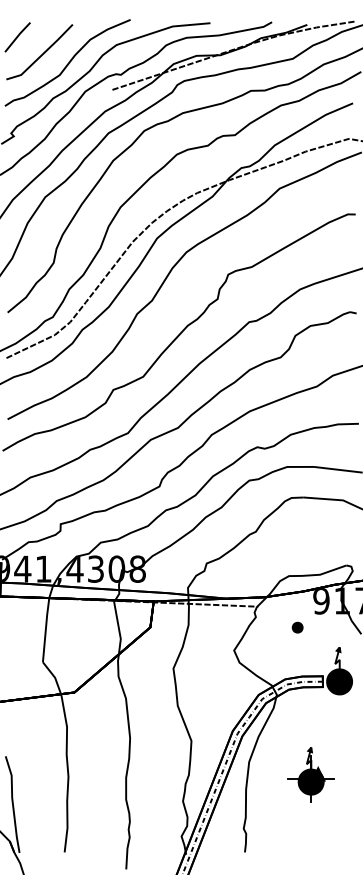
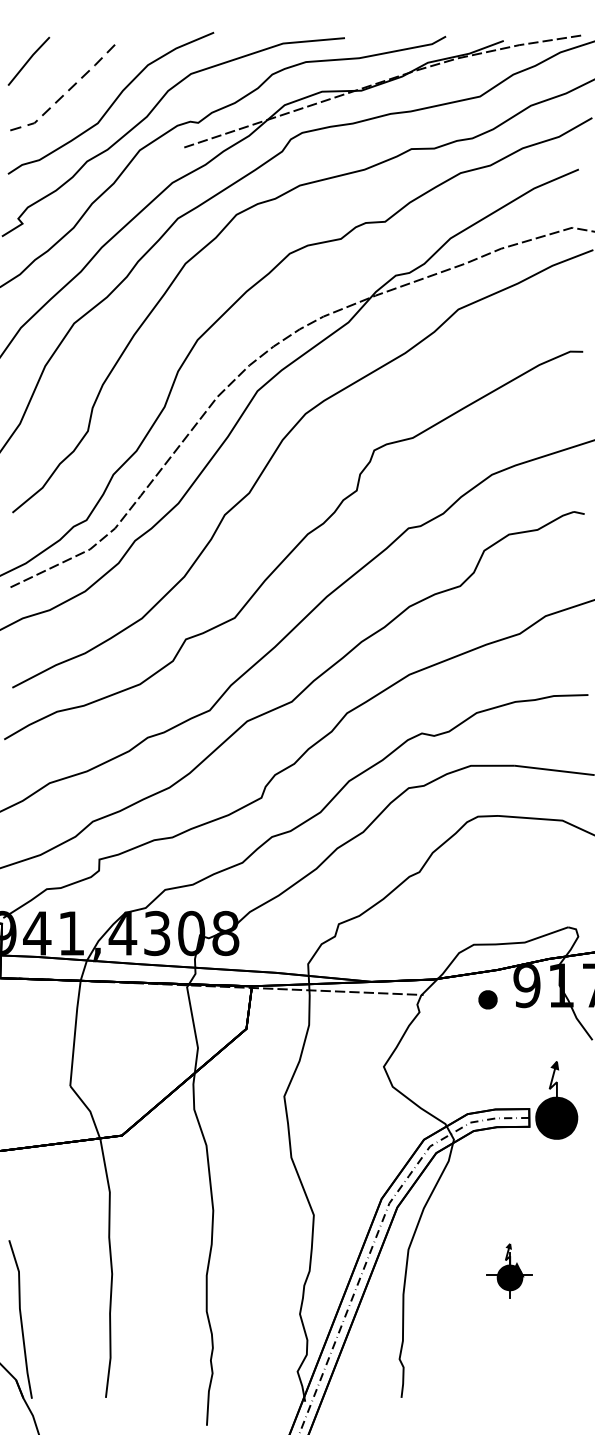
line: (41, 55) -> (67, 91), solid -> dashed
part: (297, 627) -> (487, 999), moved
part: (310, 774) -> (509, 1270), size x0.6

